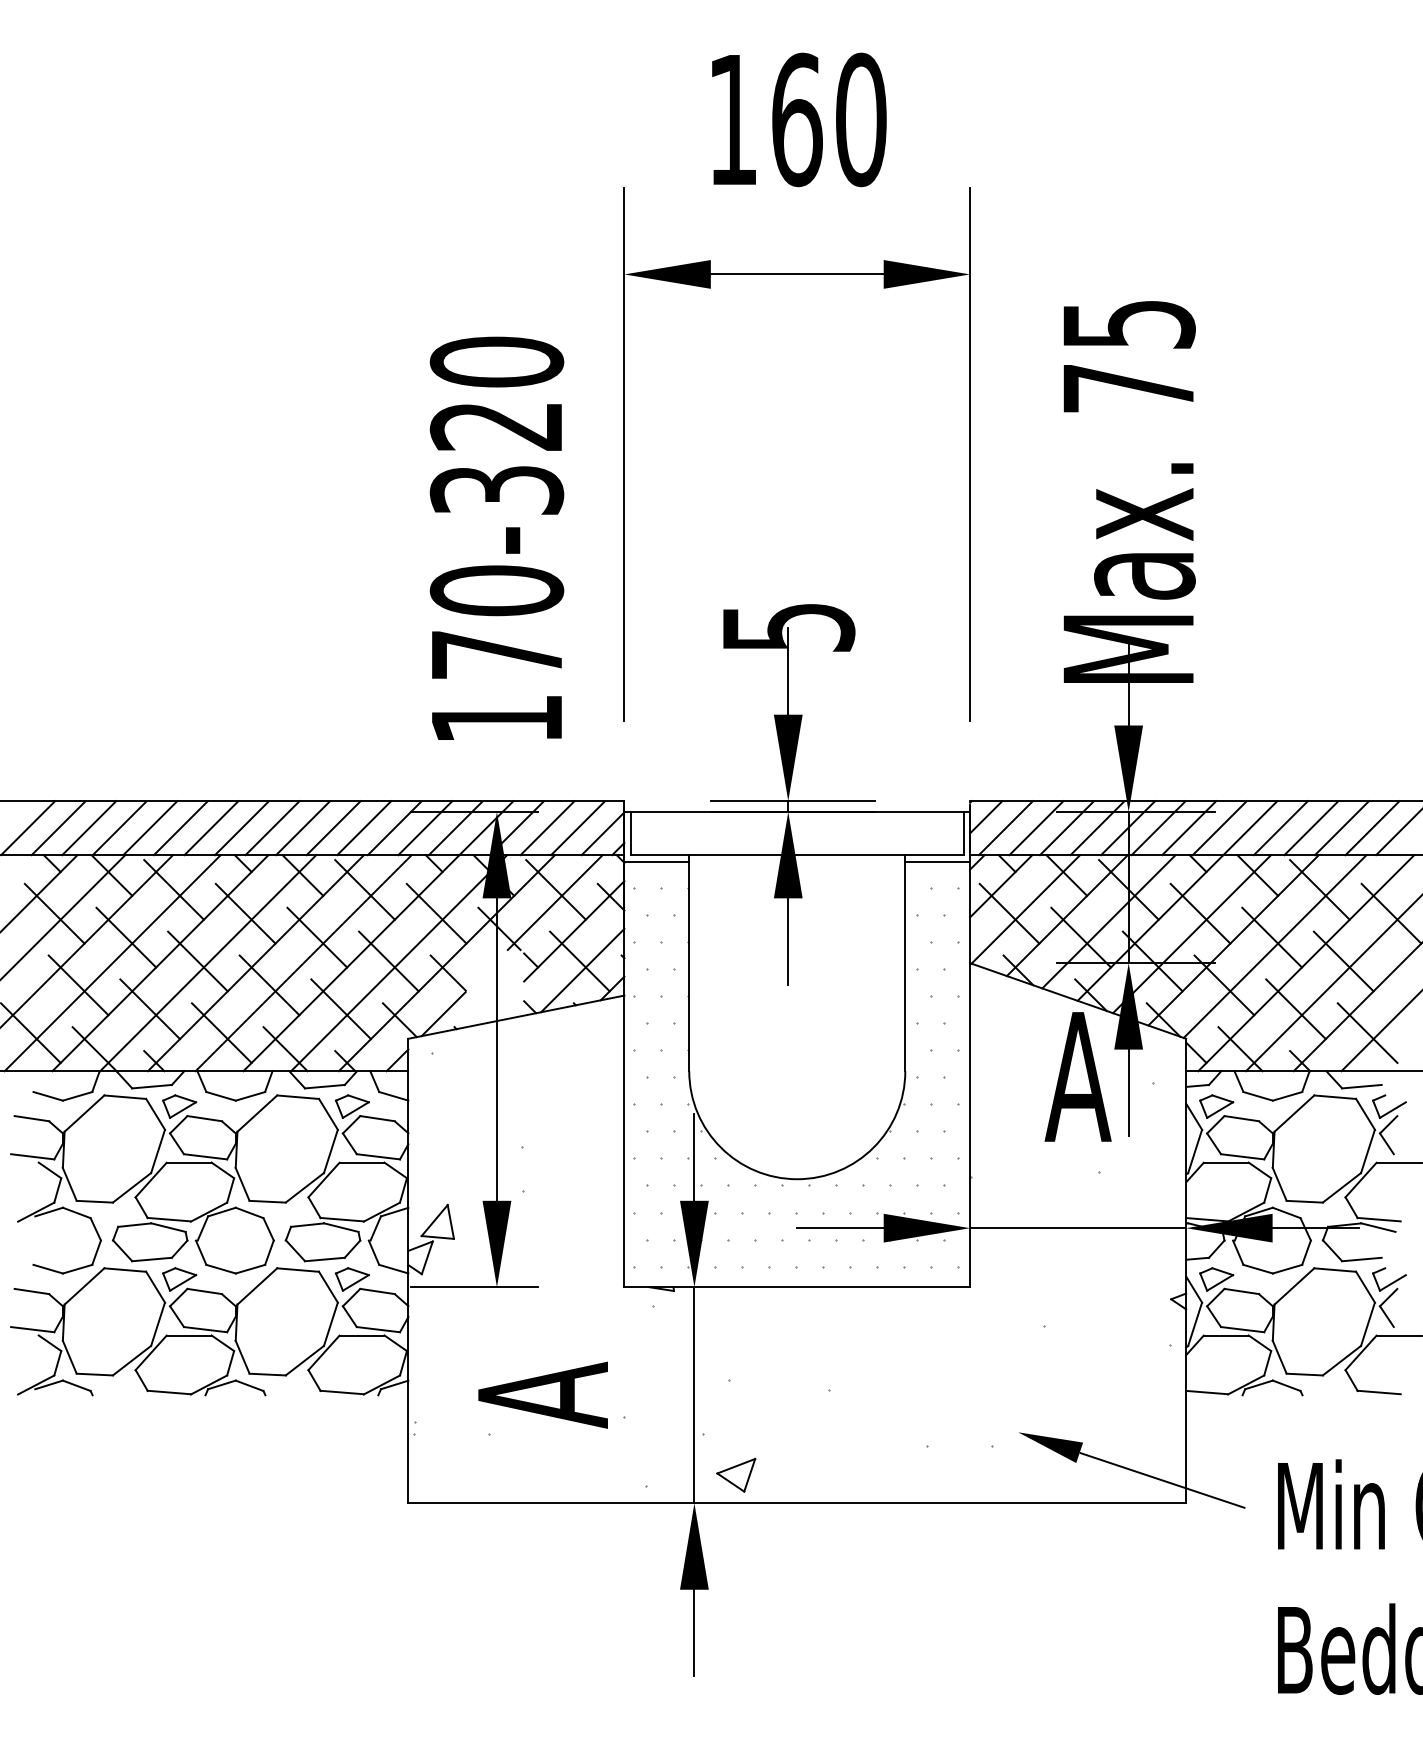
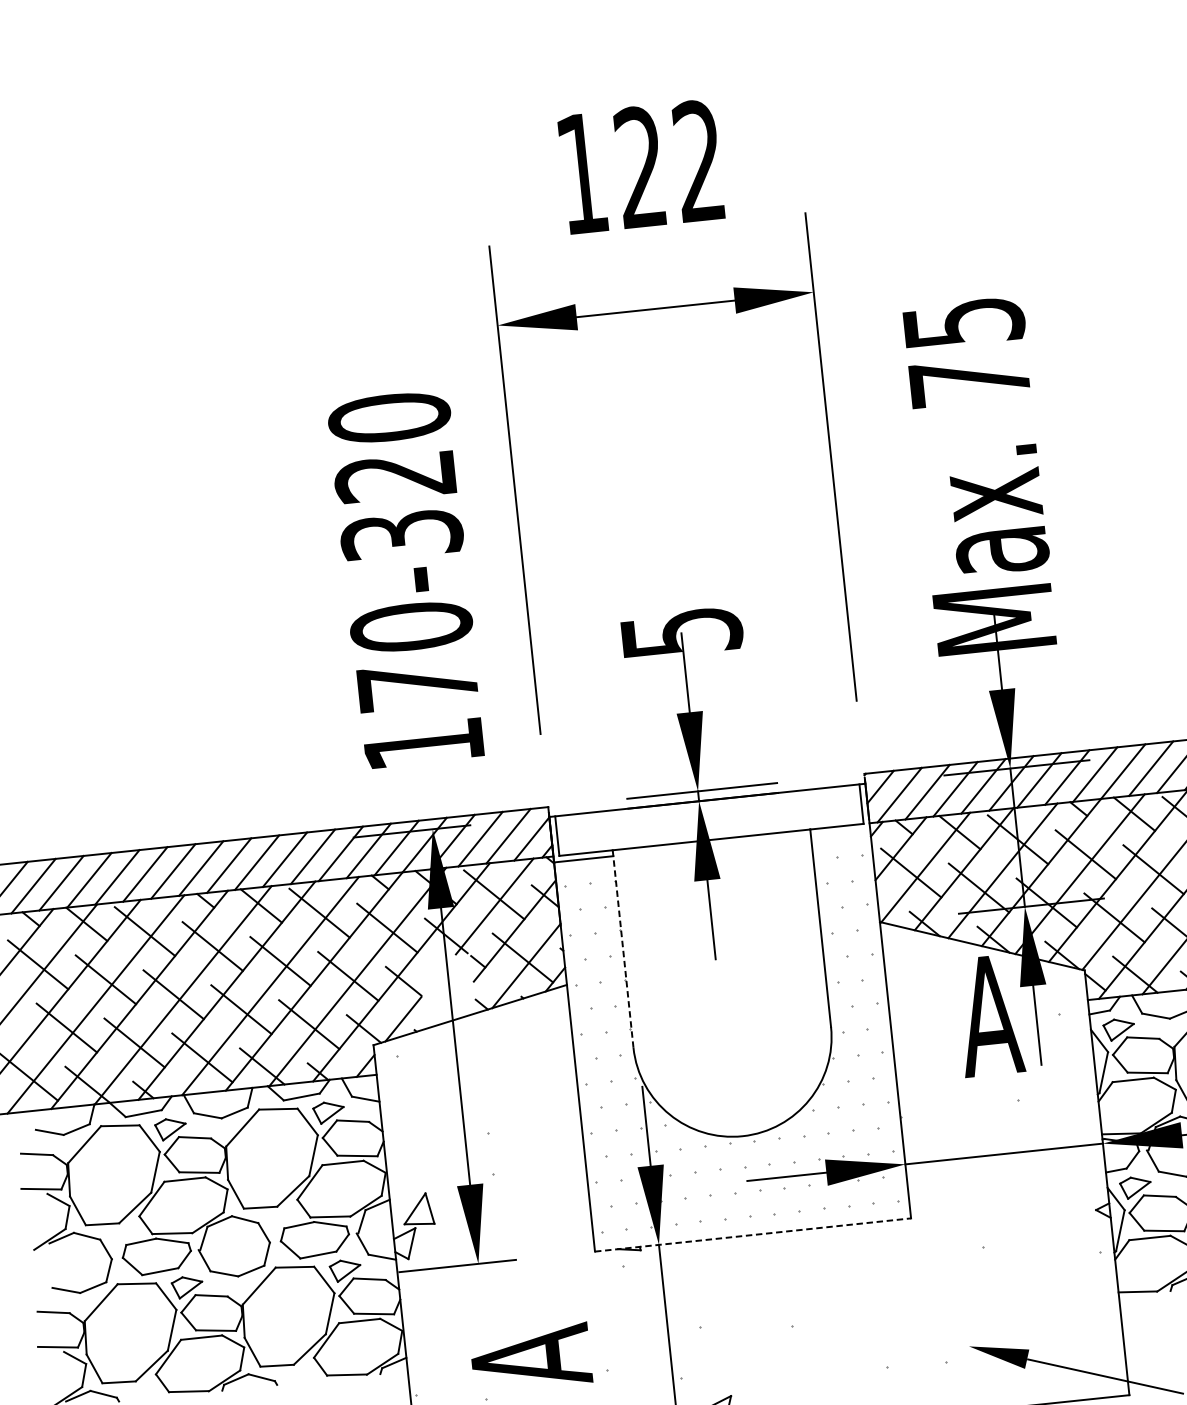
text: (829, 119) -> (670, 164), 160 -> 122
line: (937, 861) -> (840, 832), removed
line: (689, 963) -> (623, 949), solid -> dashed
line: (797, 1287) -> (753, 1235), solid -> dashed

